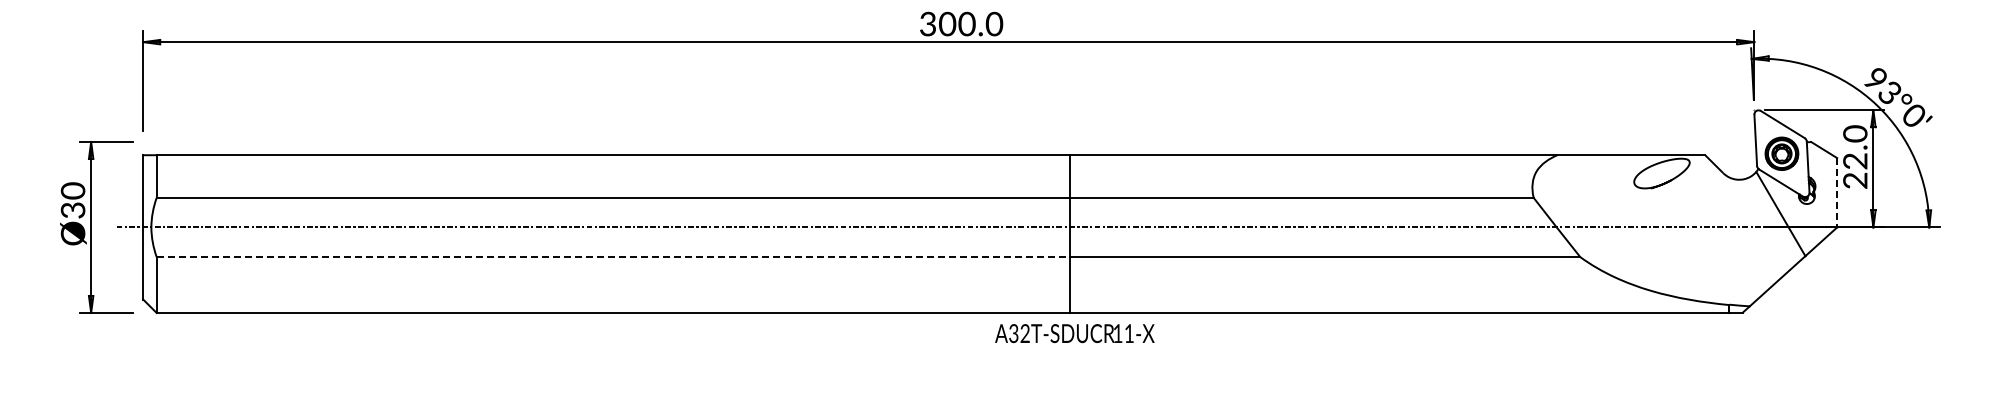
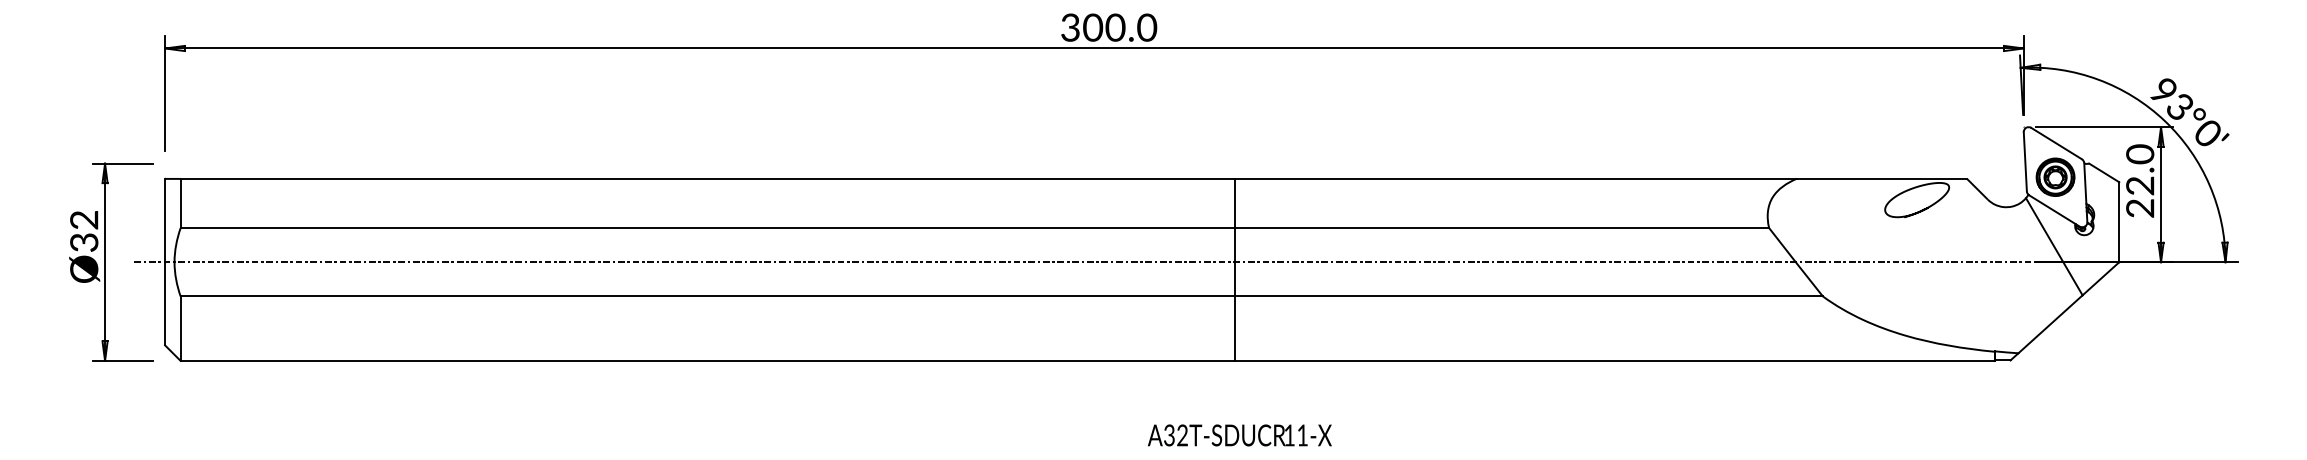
text: (73, 190) -> (84, 219), Ø30 -> Ø32
line: (1837, 192) -> (2119, 221), dashed -> solid
line: (613, 257) -> (707, 296), dashed -> solid
text: (1074, 333) -> (1239, 435), moved

